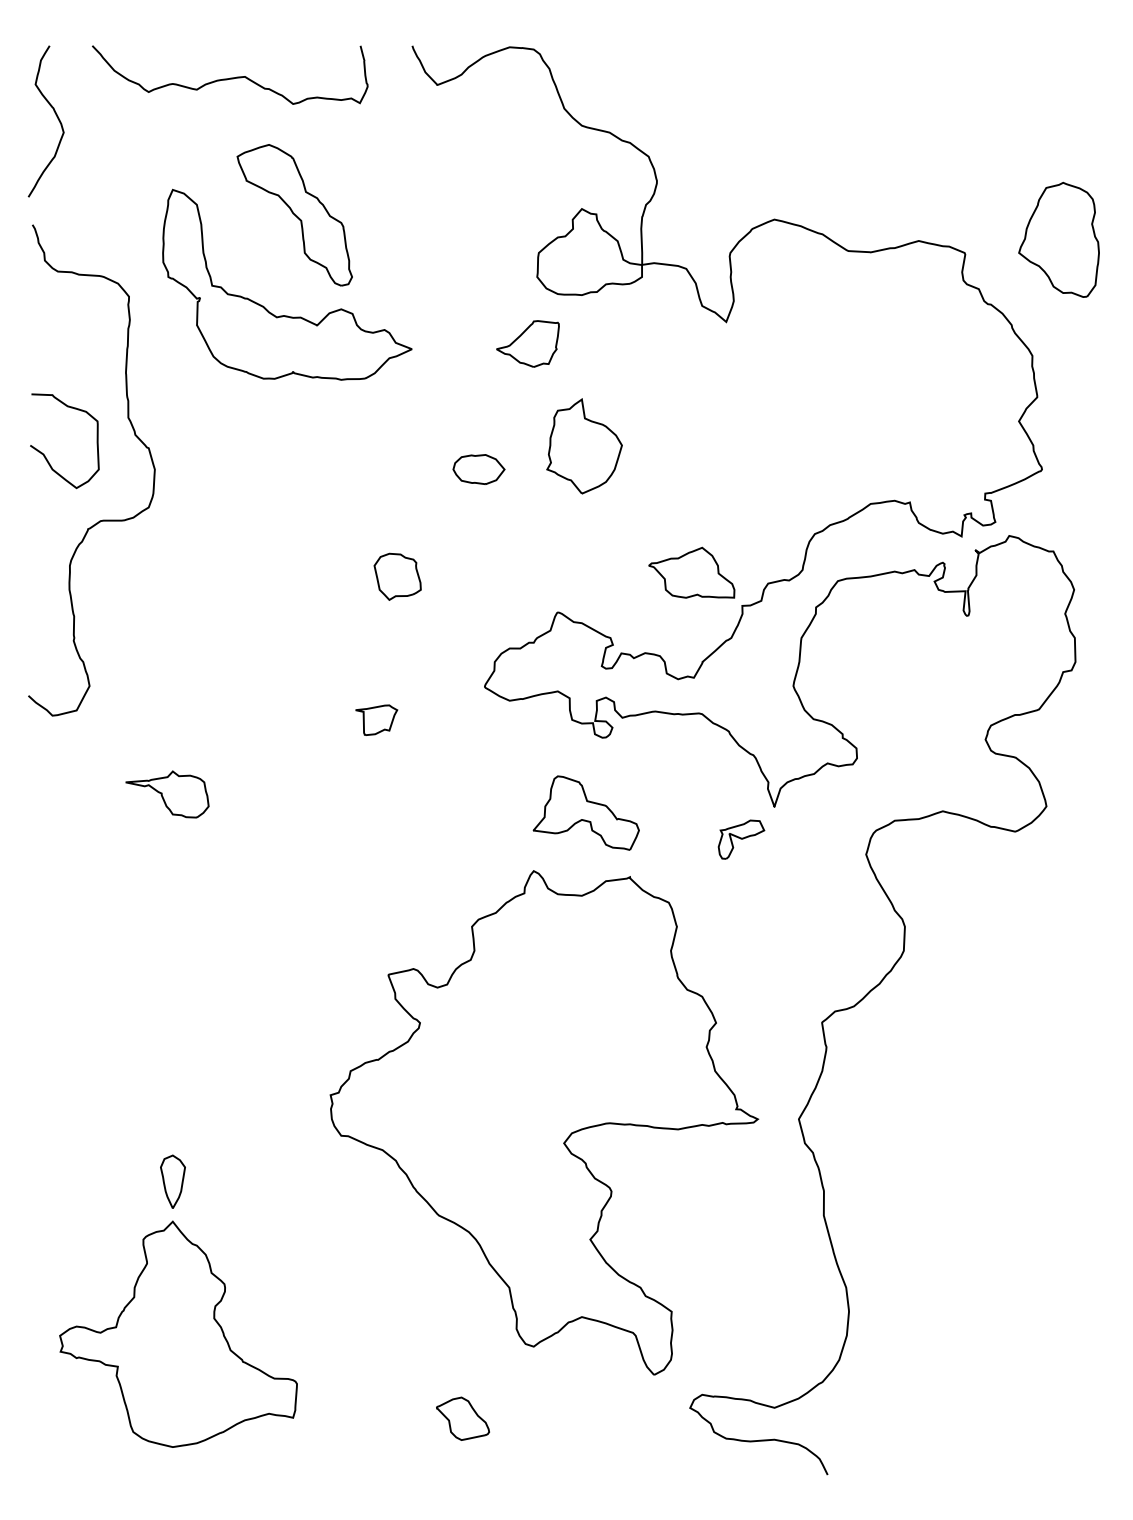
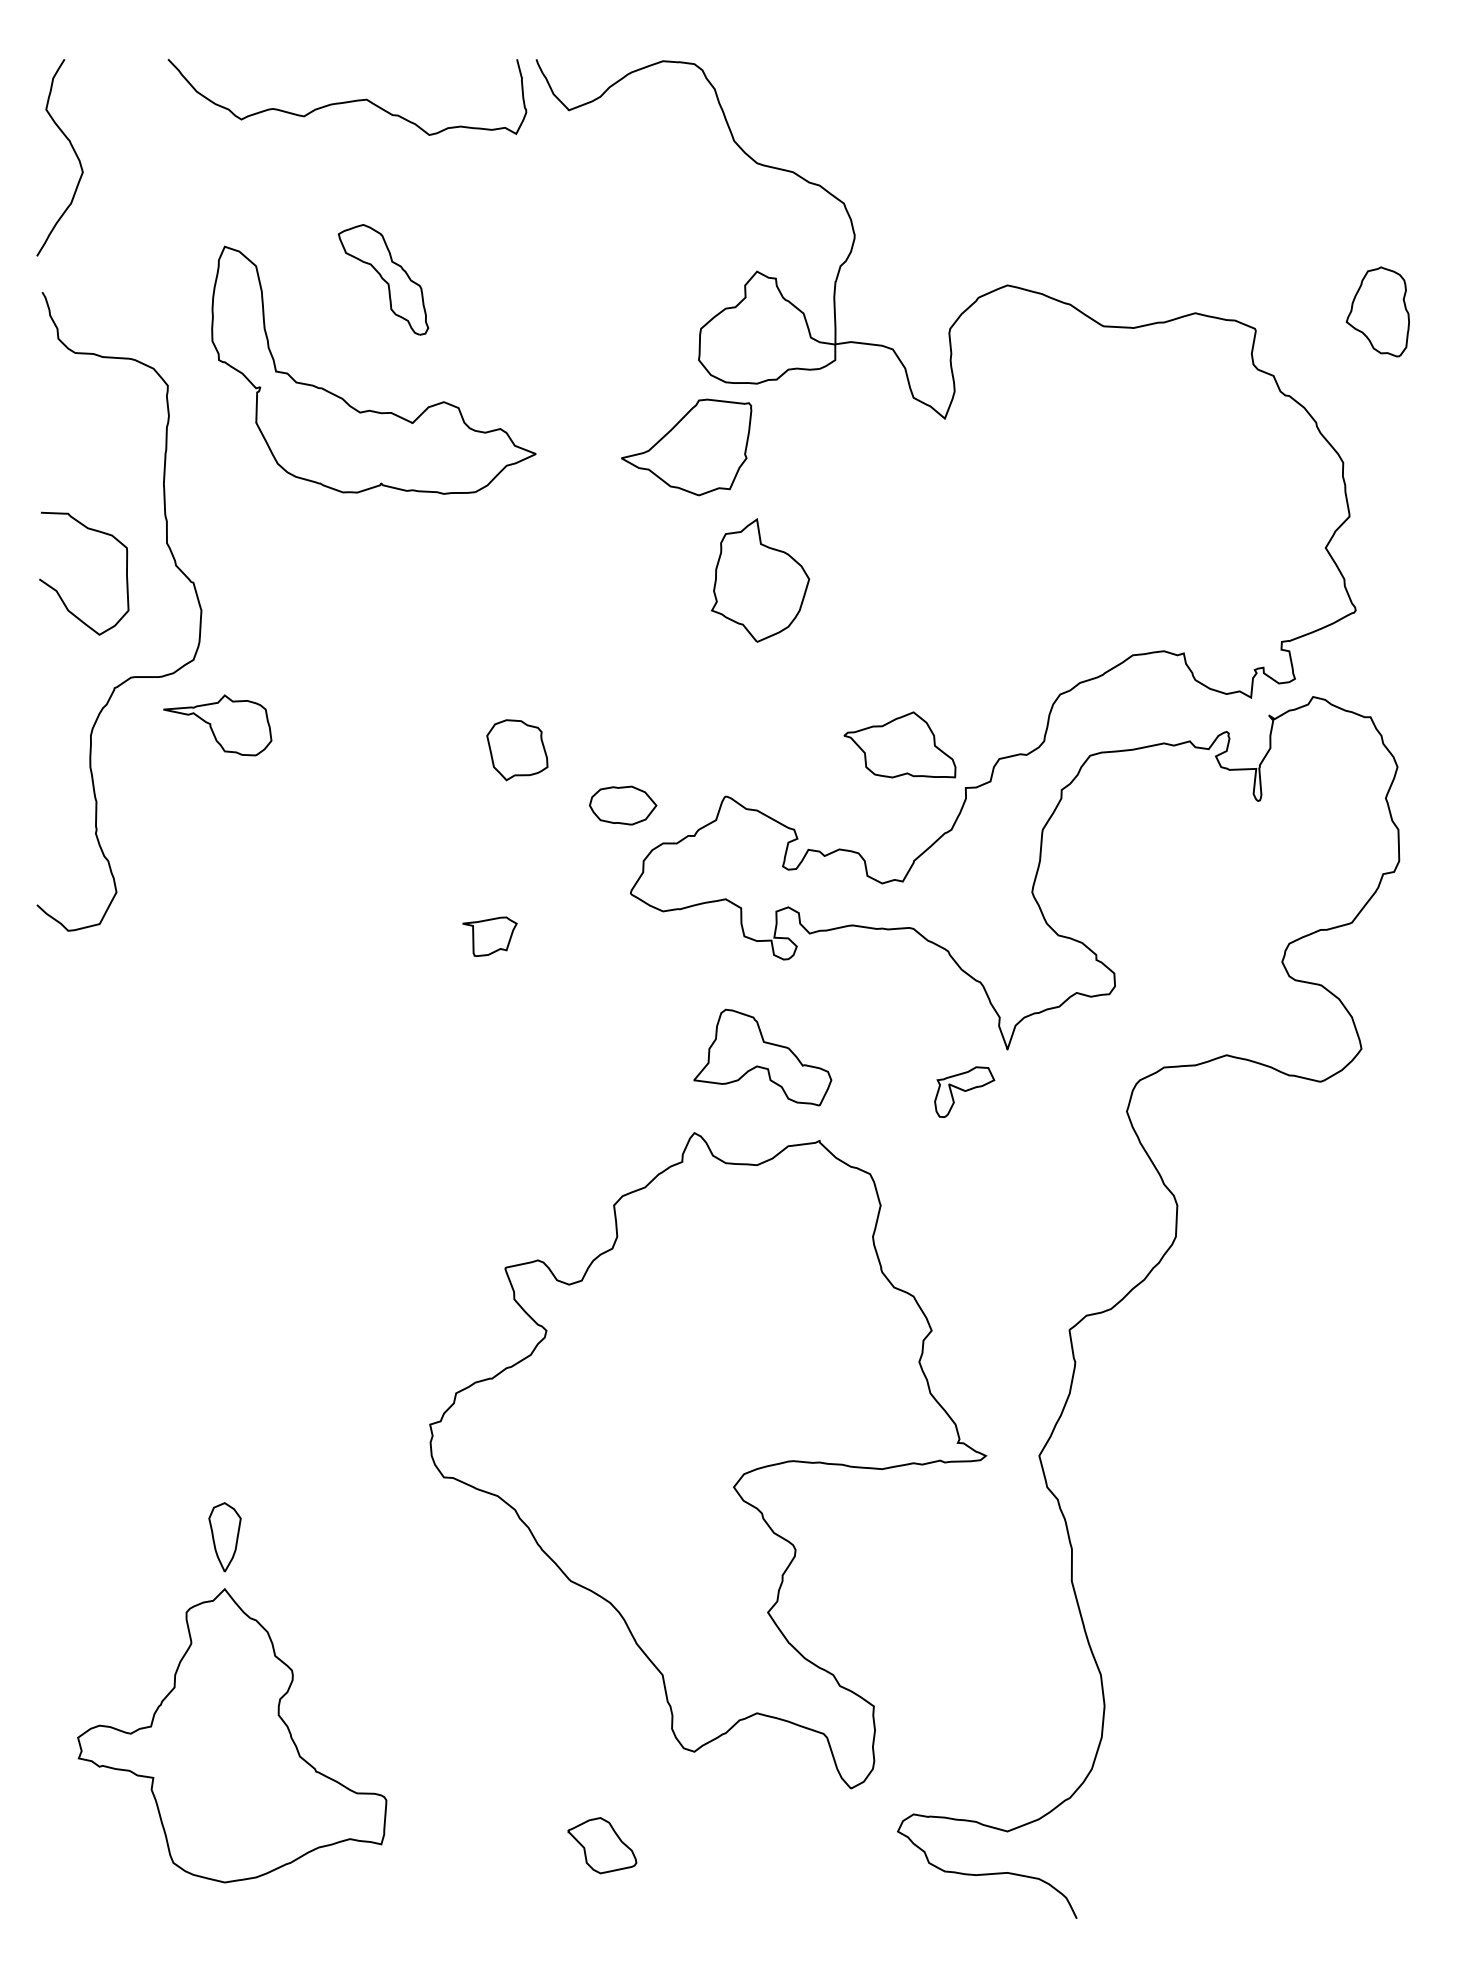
curve: (230, 78) -> (347, 101), moved
part: (294, 215) -> (383, 279), size x0.6
part: (1058, 239) -> (1377, 311), size x0.6
part: (527, 343) -> (686, 446), size x1.6
part: (479, 469) -> (623, 805), moved
part: (167, 794) -> (217, 725), moved

